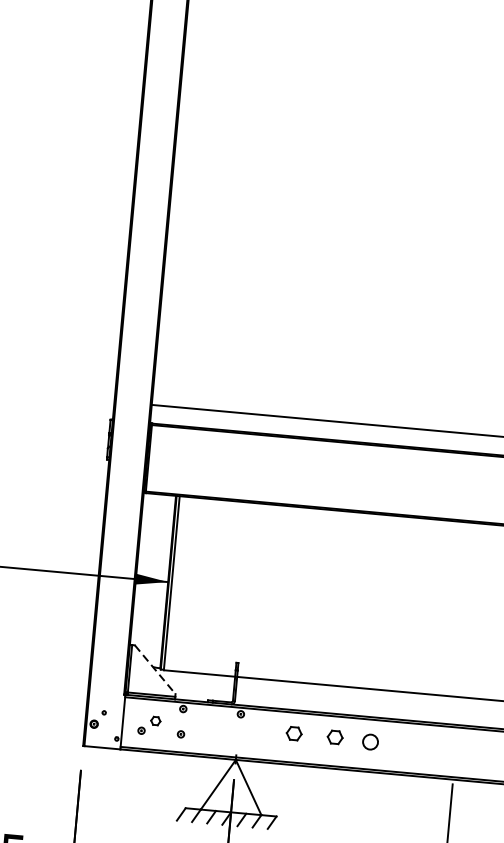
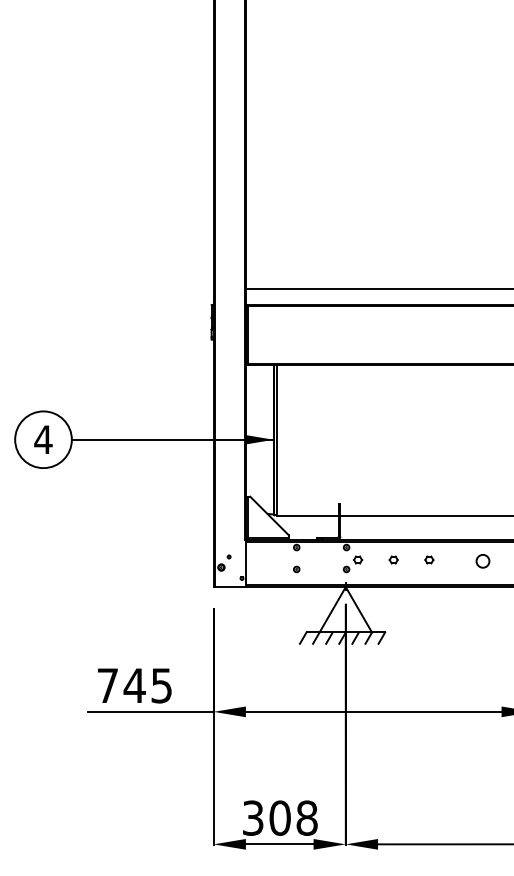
line: (155, 670) -> (269, 516), dashed -> solid
part: (148, 725) -> (352, 564), moved
part: (293, 733) -> (393, 559), size x0.62
part: (335, 736) -> (429, 559), size x0.62
circle: (369, 742) -> (482, 561), moved

